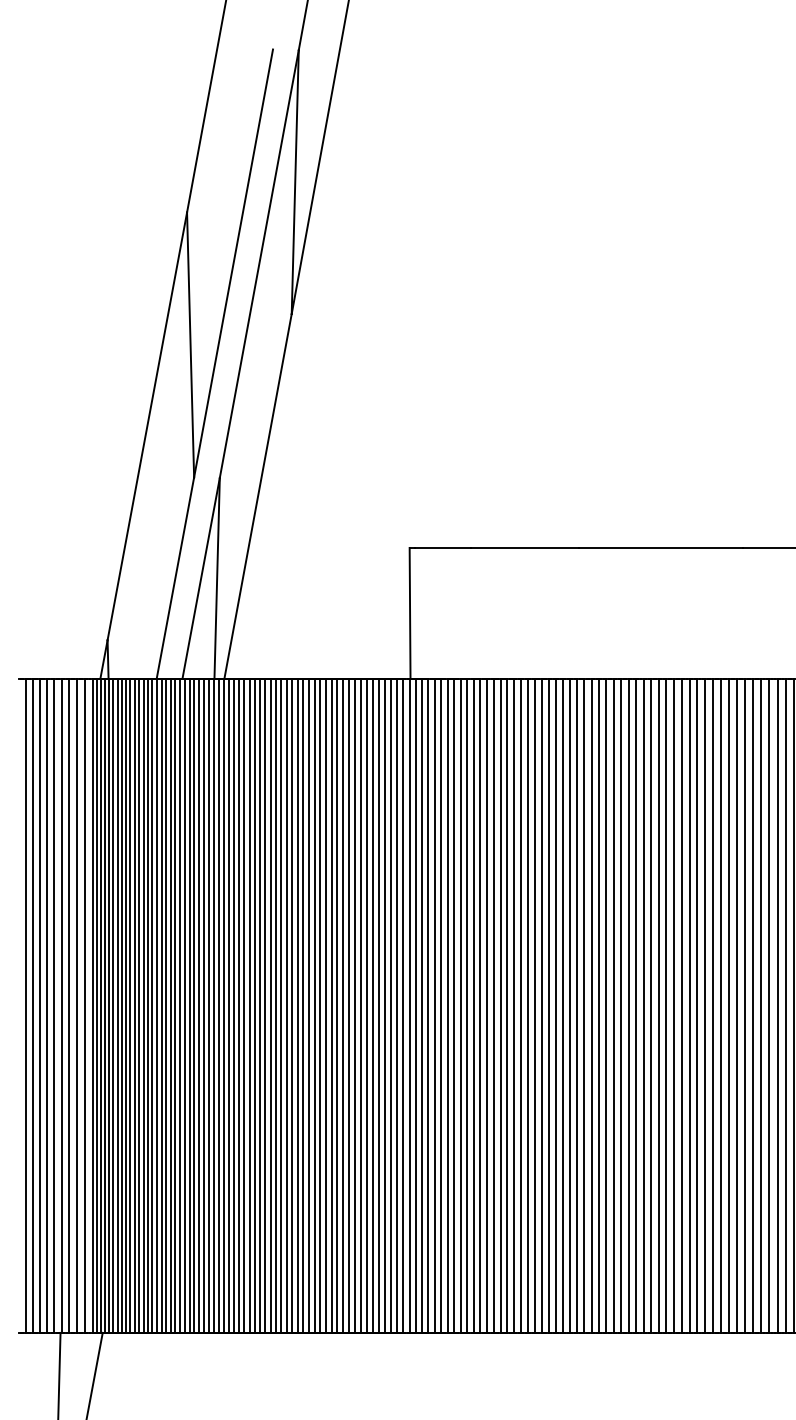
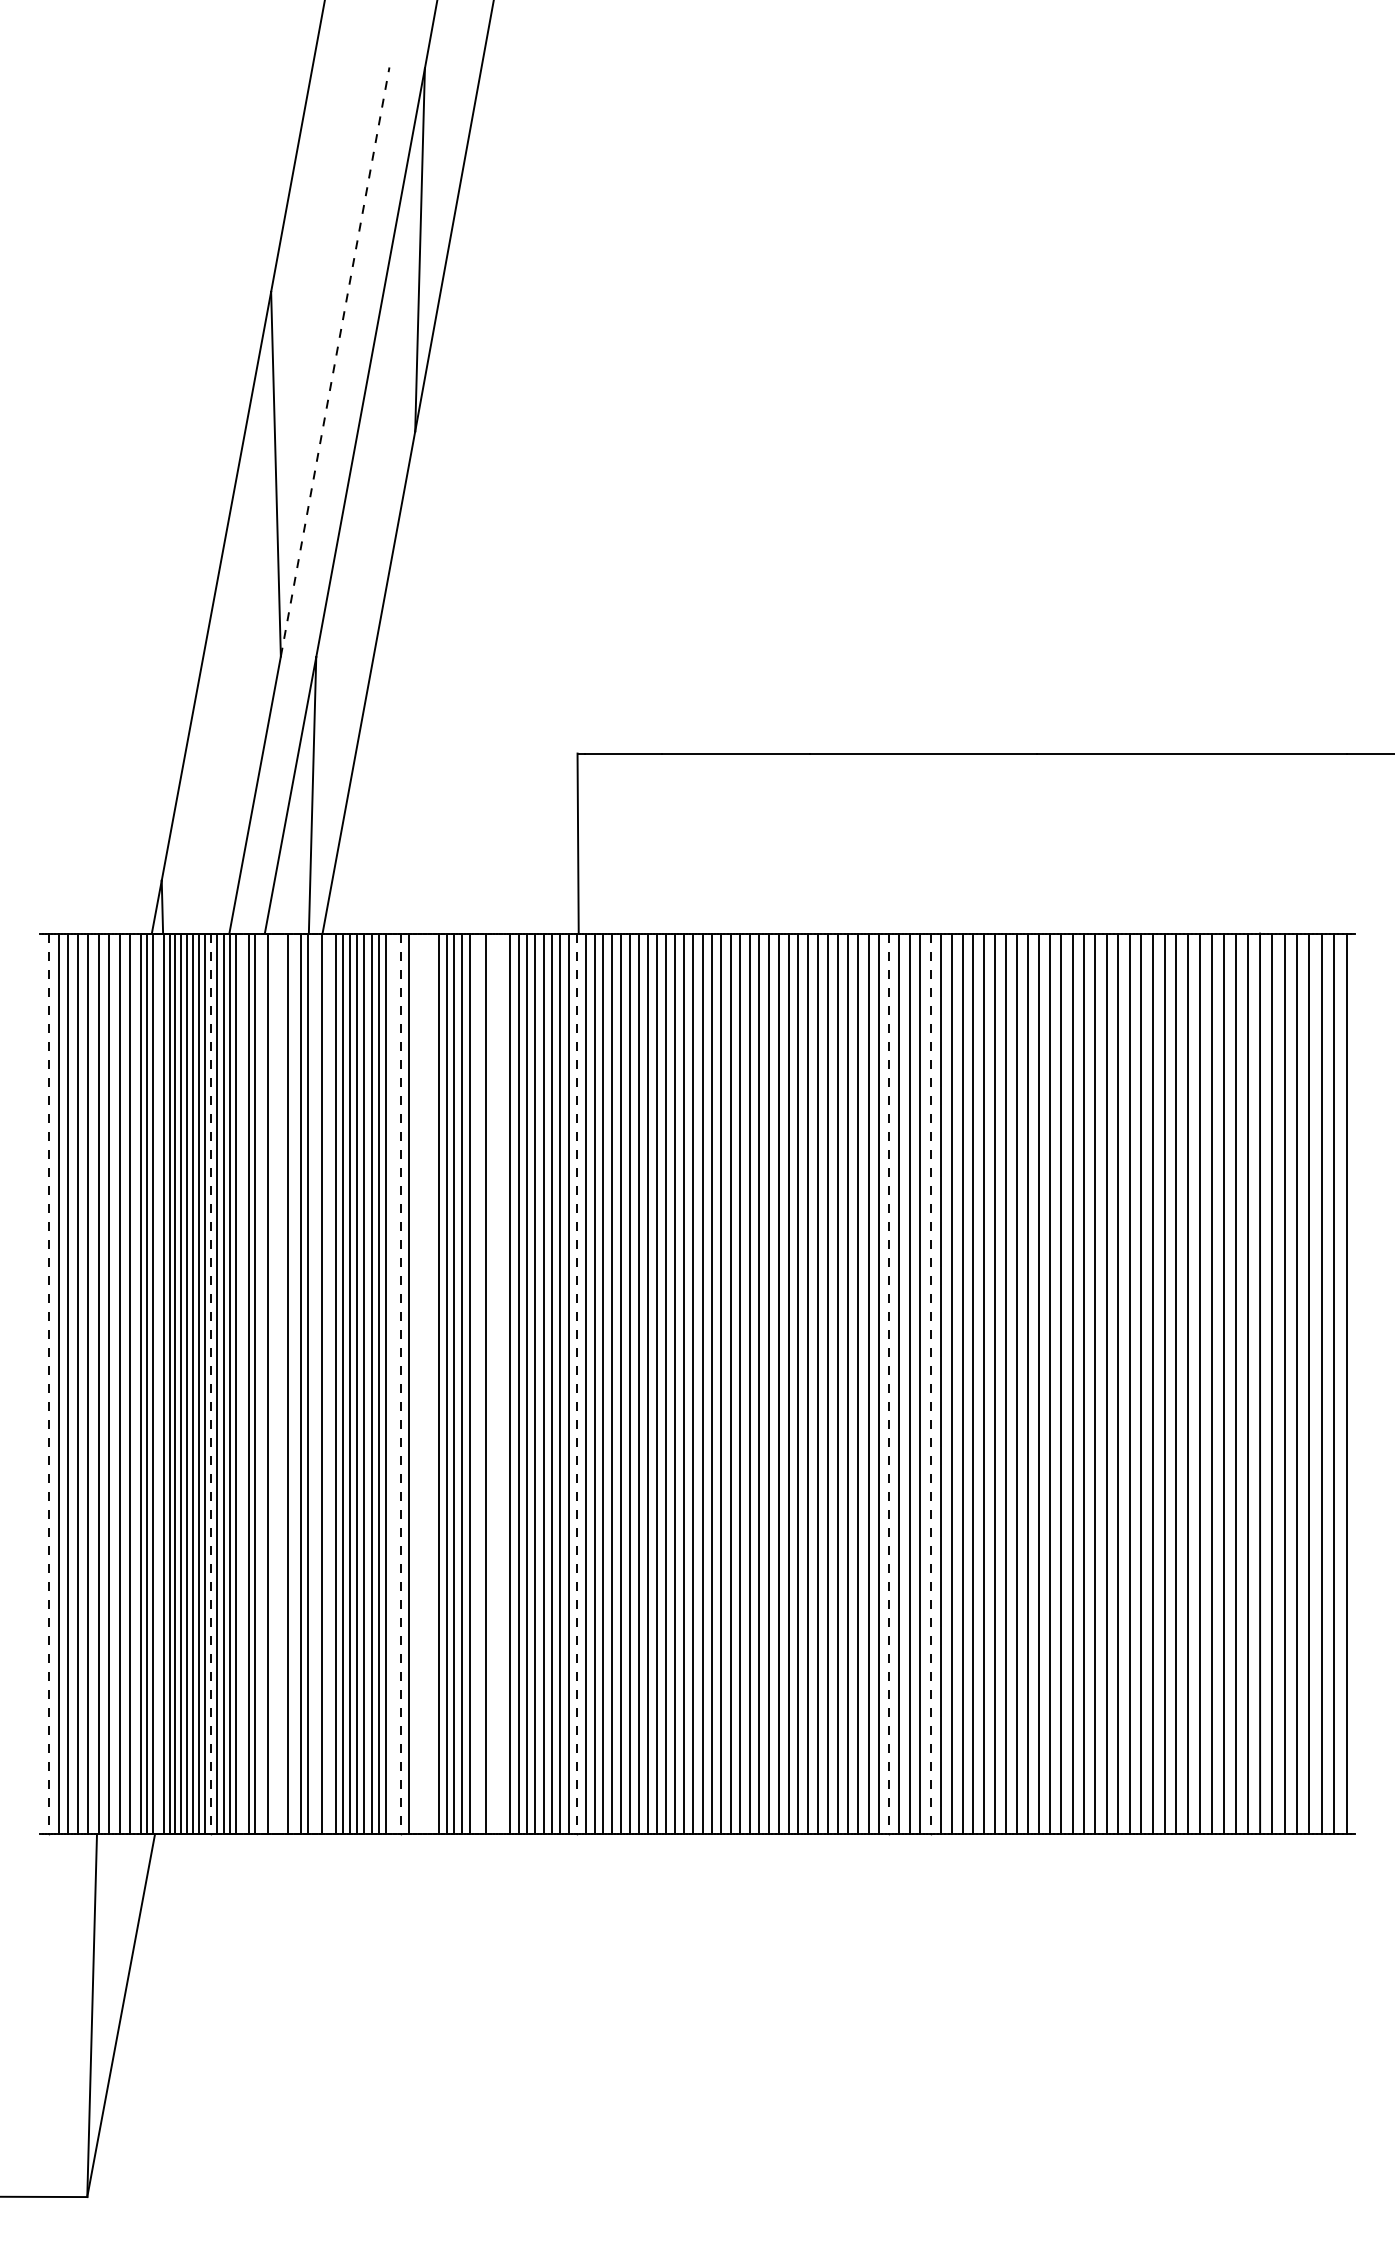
line: (233, 263) -> (335, 362), solid -> dashed
line: (105, 1005) -> (158, 1383), removed
line: (166, 1005) -> (242, 1383), removed
line: (180, 1005) -> (261, 1383), removed
line: (189, 1005) -> (274, 1383), removed
line: (194, 1005) -> (281, 1383), removed
line: (204, 1005) -> (294, 1383), removed
line: (218, 1005) -> (314, 1383), removed
line: (228, 1005) -> (328, 1383), removed
line: (275, 1005) -> (393, 1383), removed
line: (292, 1005) -> (416, 1383), removed
line: (297, 1005) -> (423, 1383), removed
line: (303, 1005) -> (431, 1383), removed
line: (337, 1005) -> (478, 1383), removed
line: (349, 1005) -> (494, 1383), removed
line: (355, 1005) -> (502, 1383), removed
line: (26, 1006) -> (49, 1384), solid -> dashed
line: (143, 1006) -> (211, 1384), solid -> dashed
line: (281, 1006) -> (400, 1384), solid -> dashed
line: (409, 1006) -> (577, 1384), solid -> dashed
line: (636, 1006) -> (889, 1384), solid -> dashed
line: (666, 1006) -> (930, 1384), solid -> dashed

